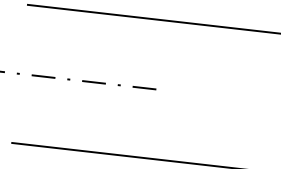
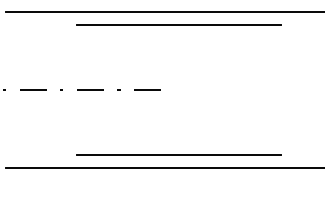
line: (178, 34) -> (178, 25), added
line: (165, 148) -> (178, 155), added

